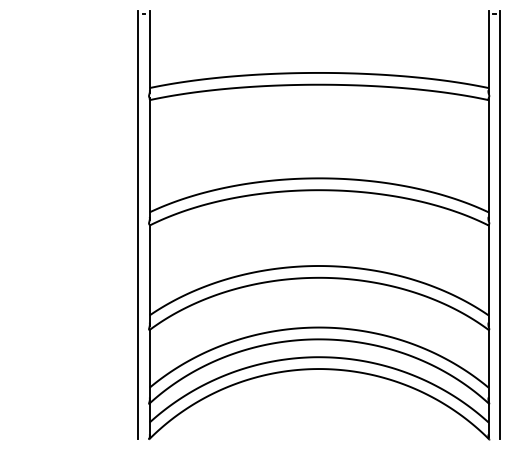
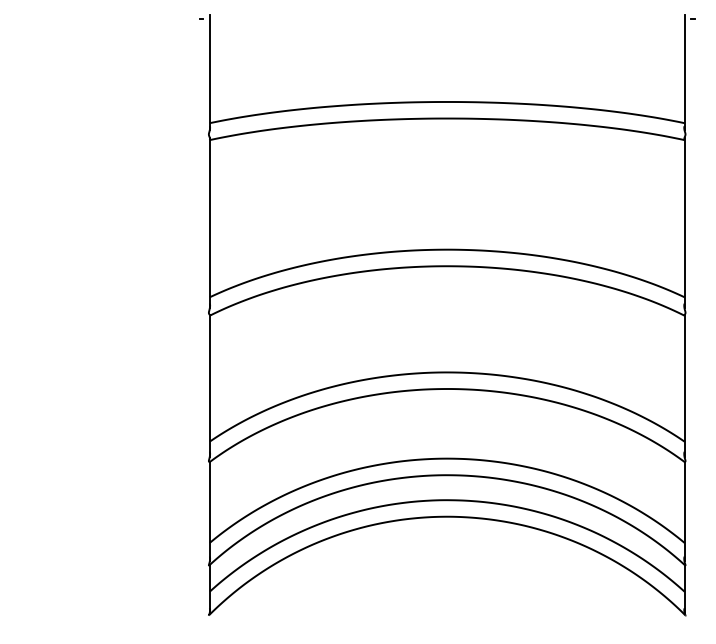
line: (138, 224) -> (193, 314), removed
line: (500, 224) -> (701, 314), removed

